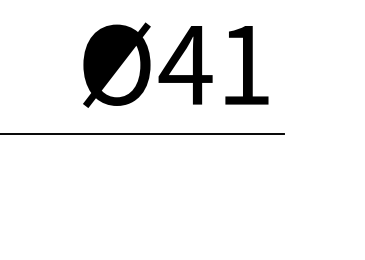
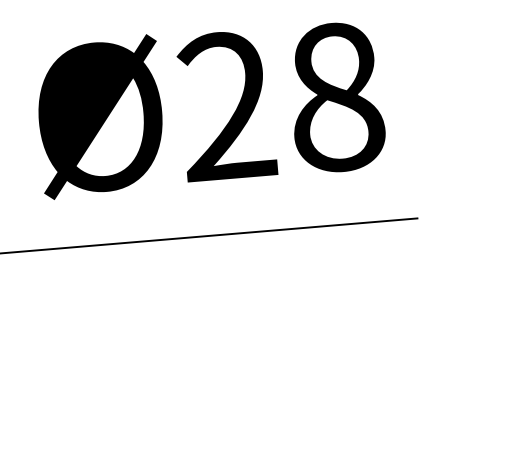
text: (214, 64) -> (279, 100), Ø41 -> Ø28

